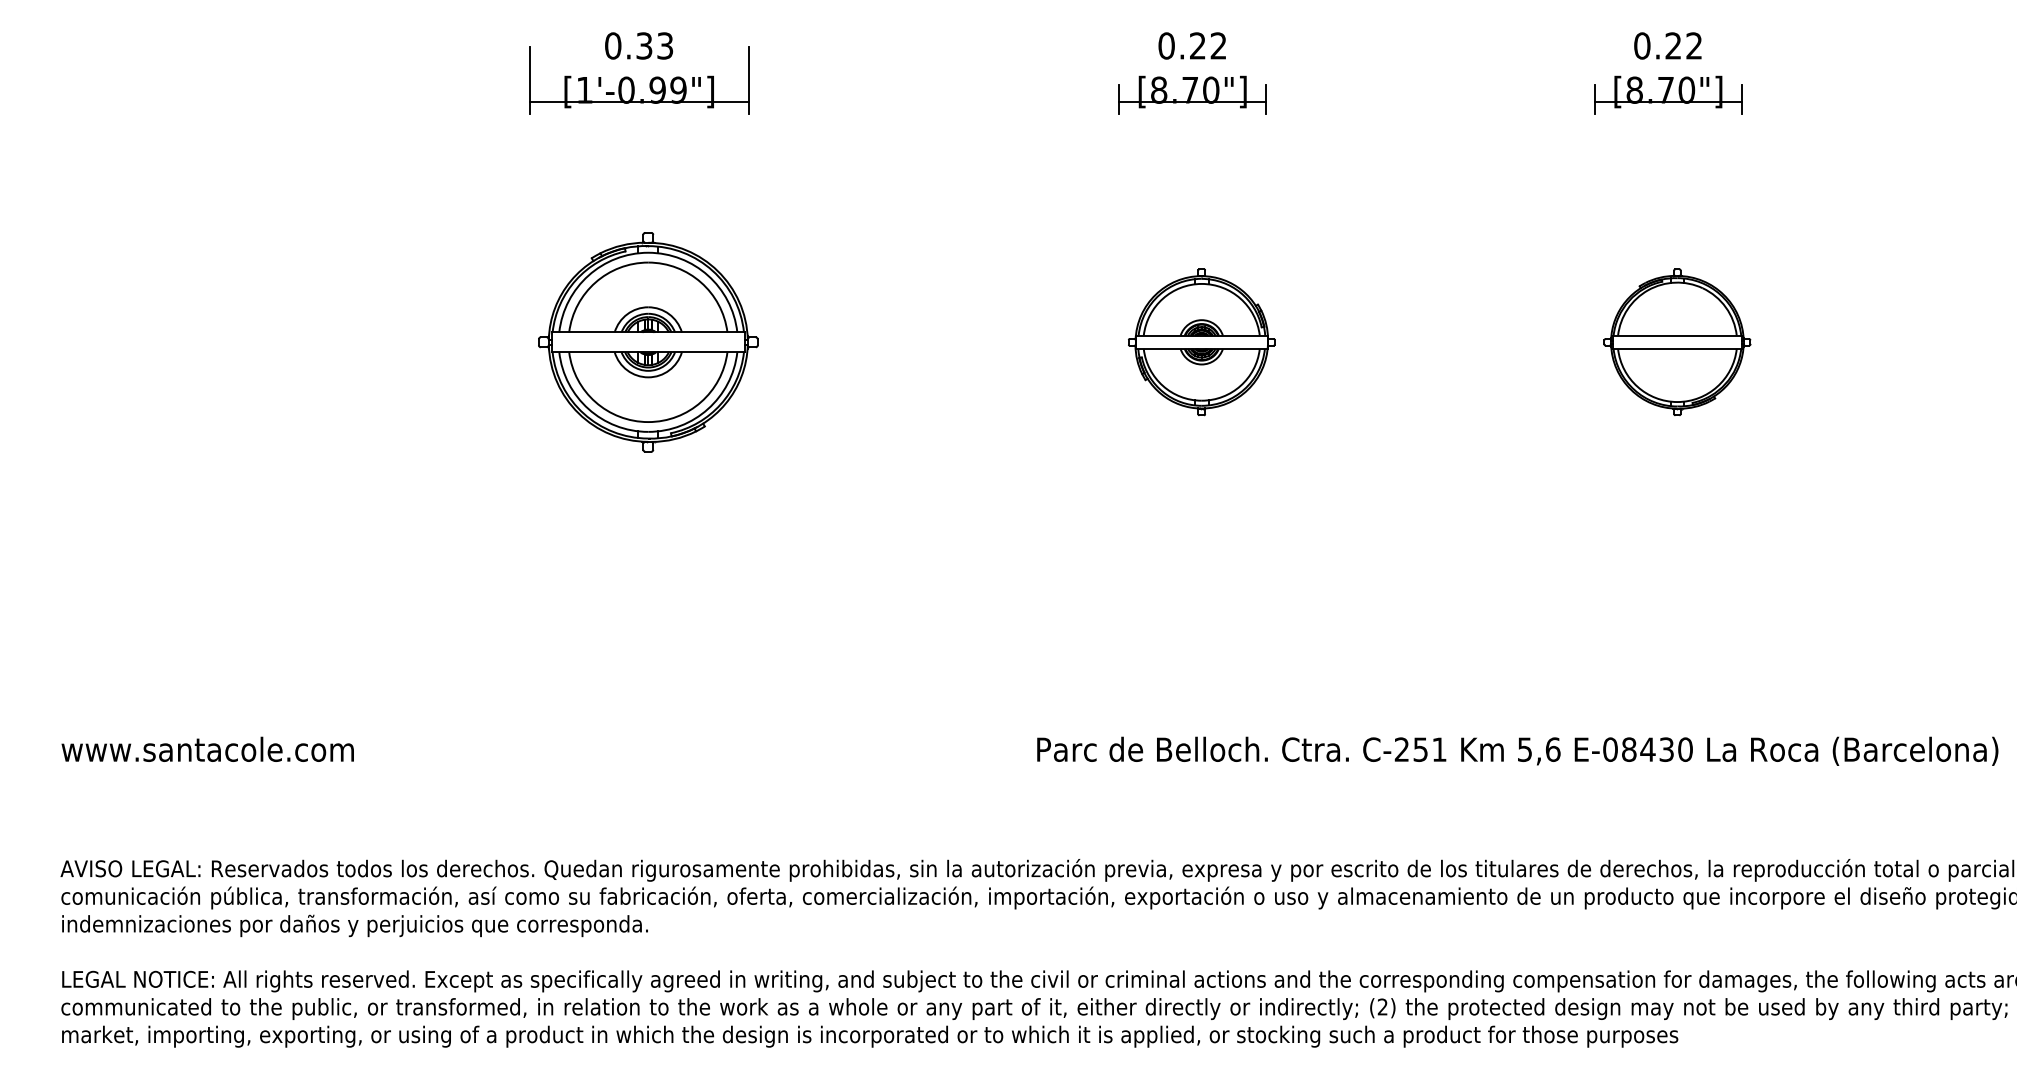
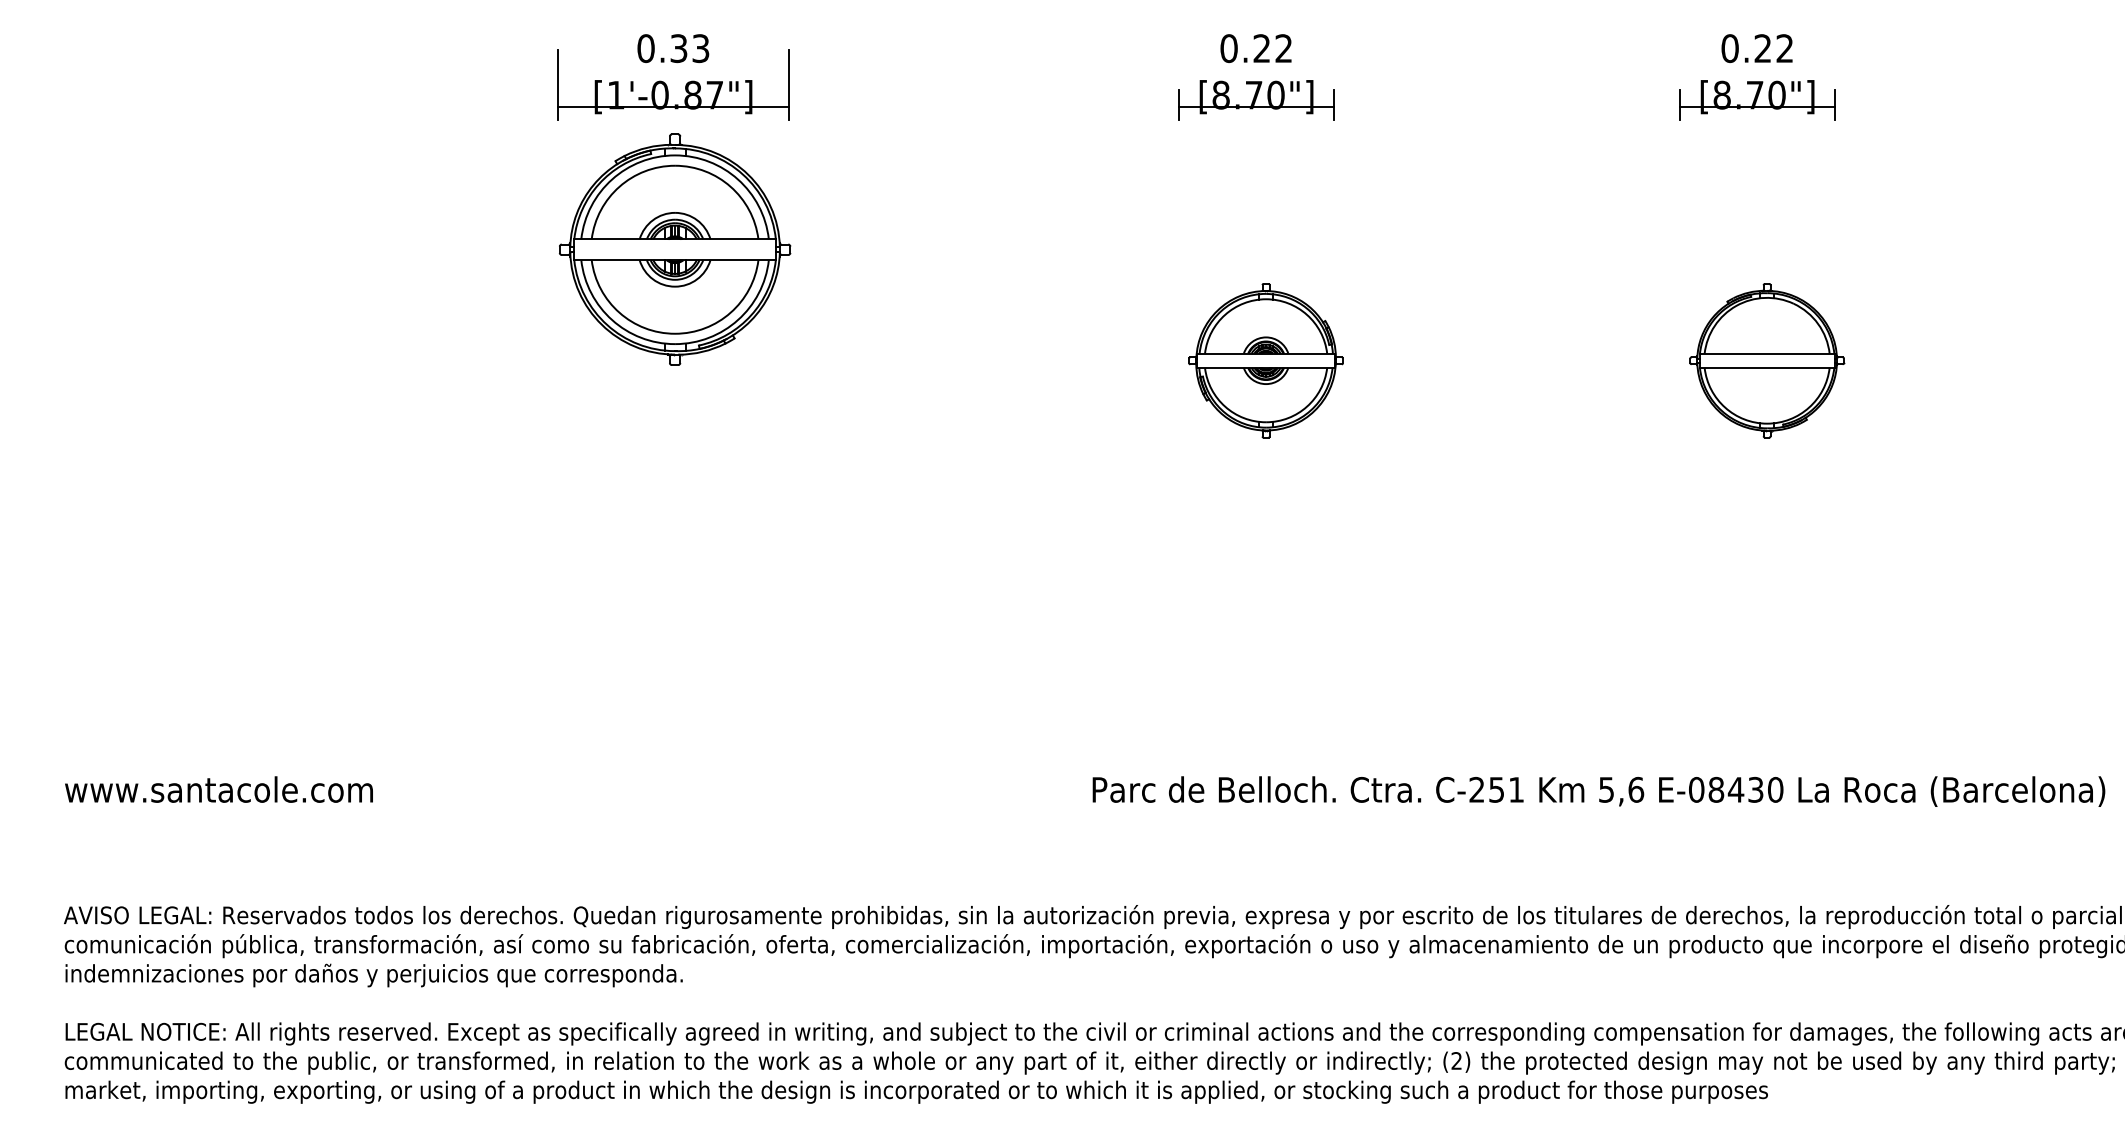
text: (667, 89) -> (703, 94), [1'-0.99"] -> [1'-0.87"]
part: (648, 342) -> (675, 249), moved

